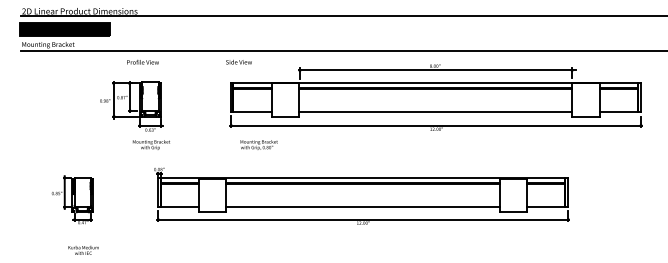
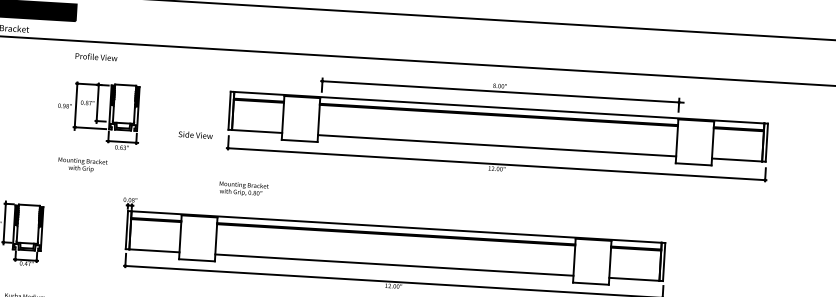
text: (142, 61) -> (95, 55), moved
text: (238, 61) -> (195, 134), moved
text: (150, 144) -> (81, 164), moved
text: (258, 144) -> (243, 188), moved

